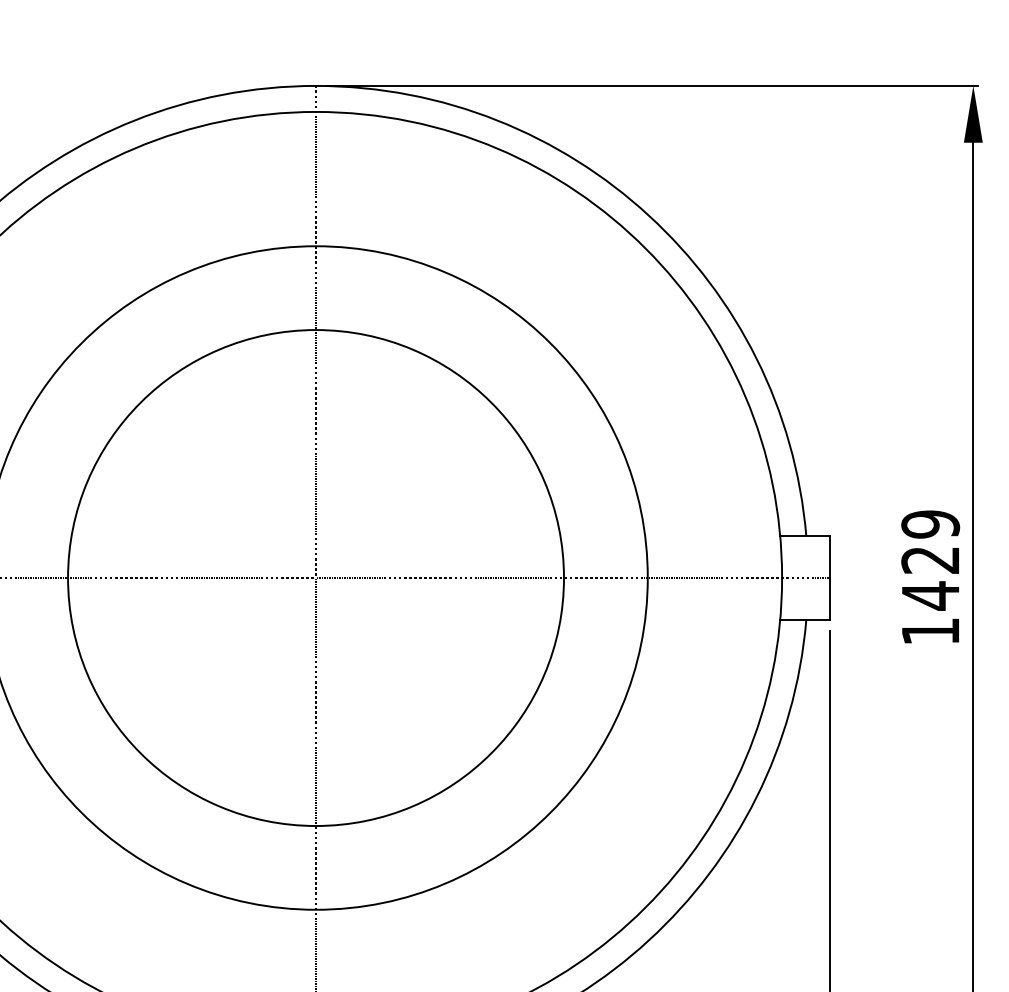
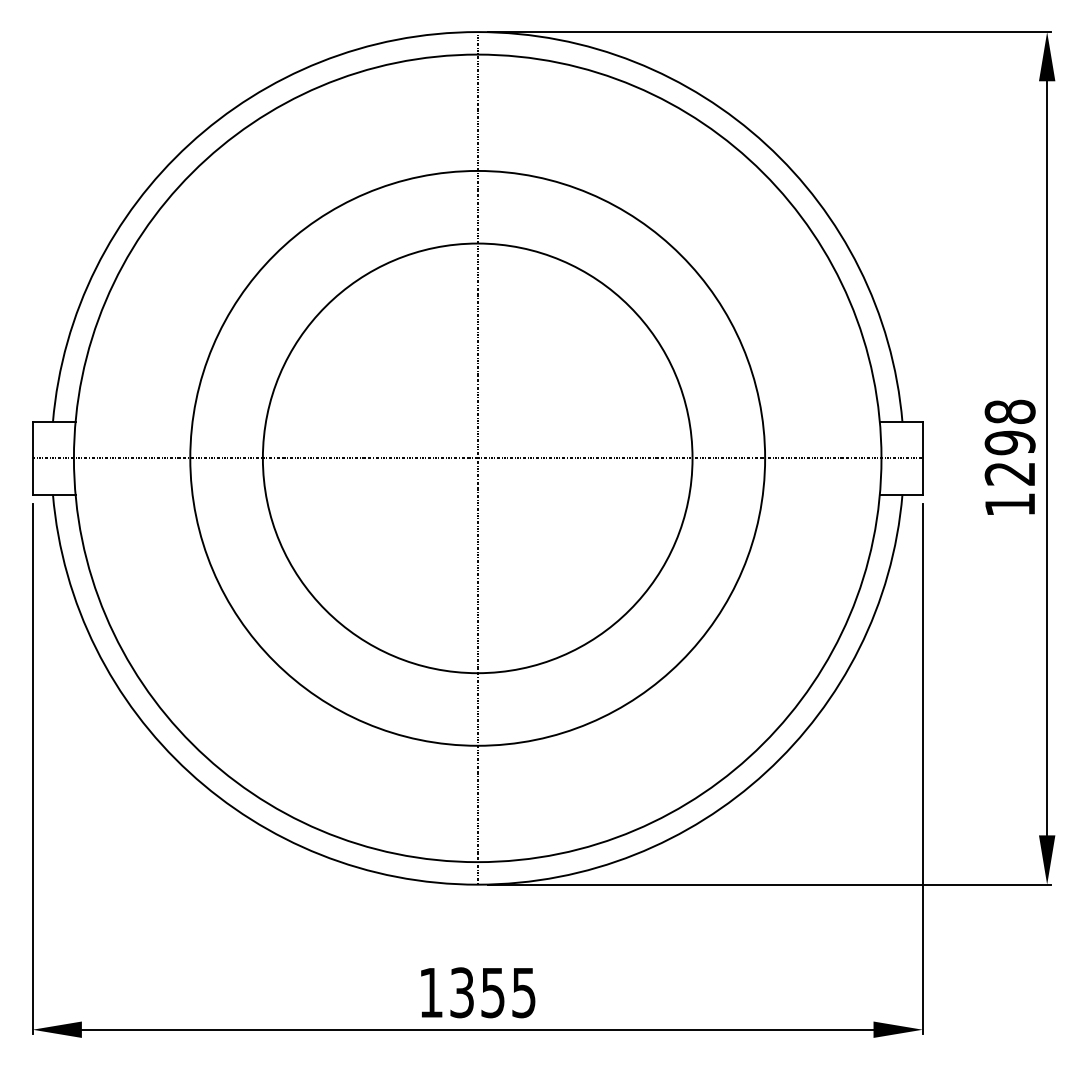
text: (929, 559) -> (1009, 442), 1429 -> 1298

